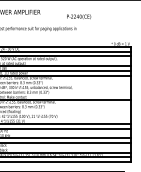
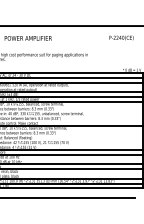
text: (79, 16) -> (121, 37), moved

